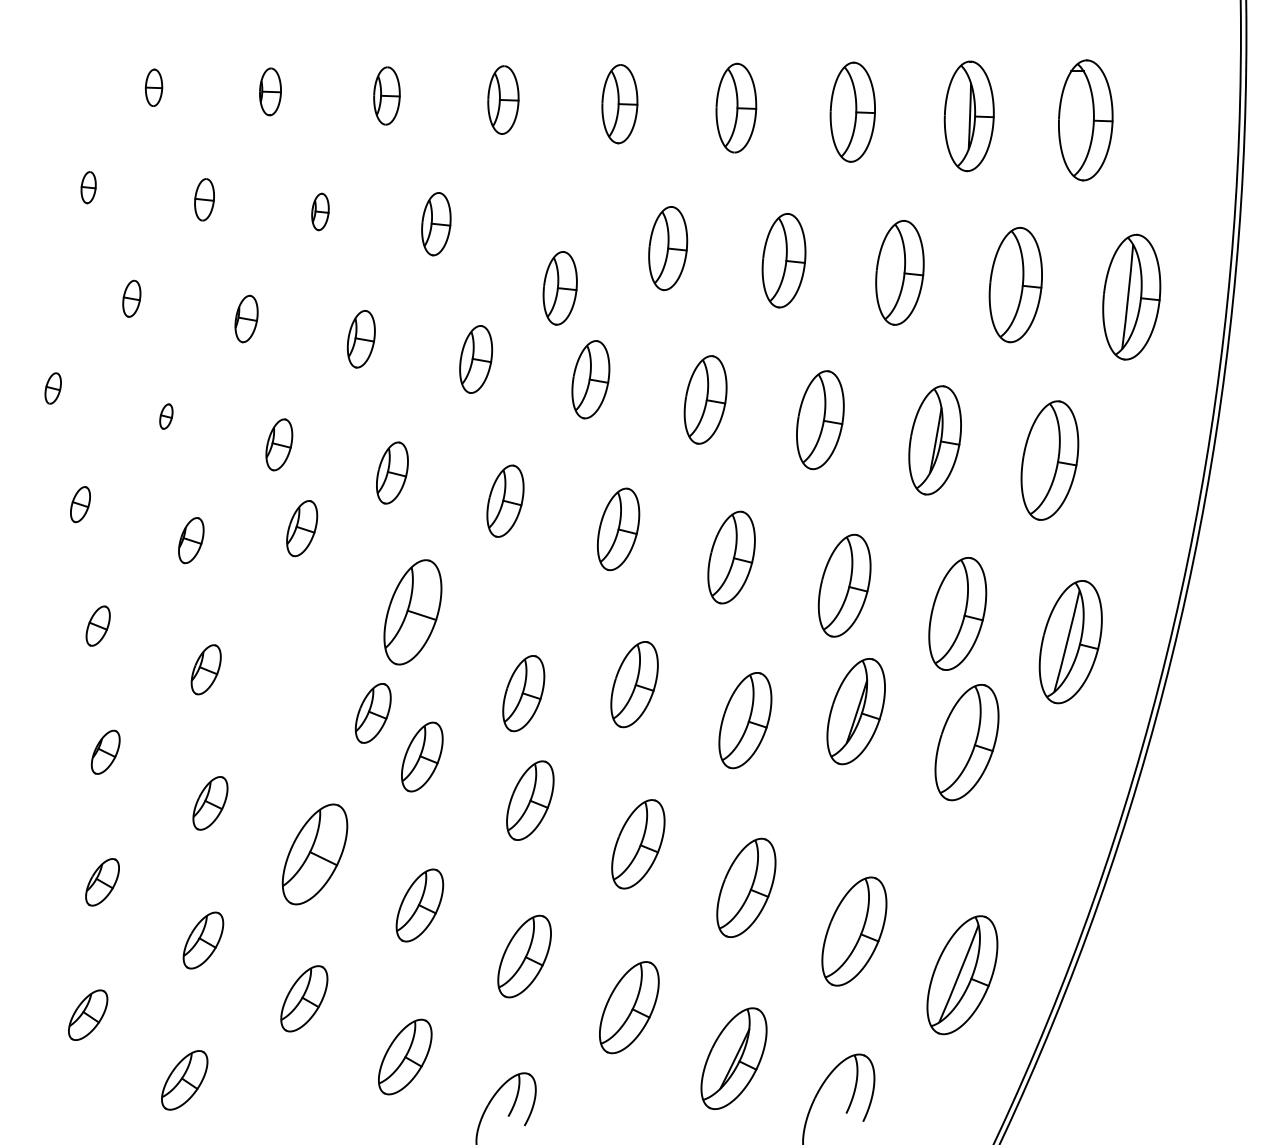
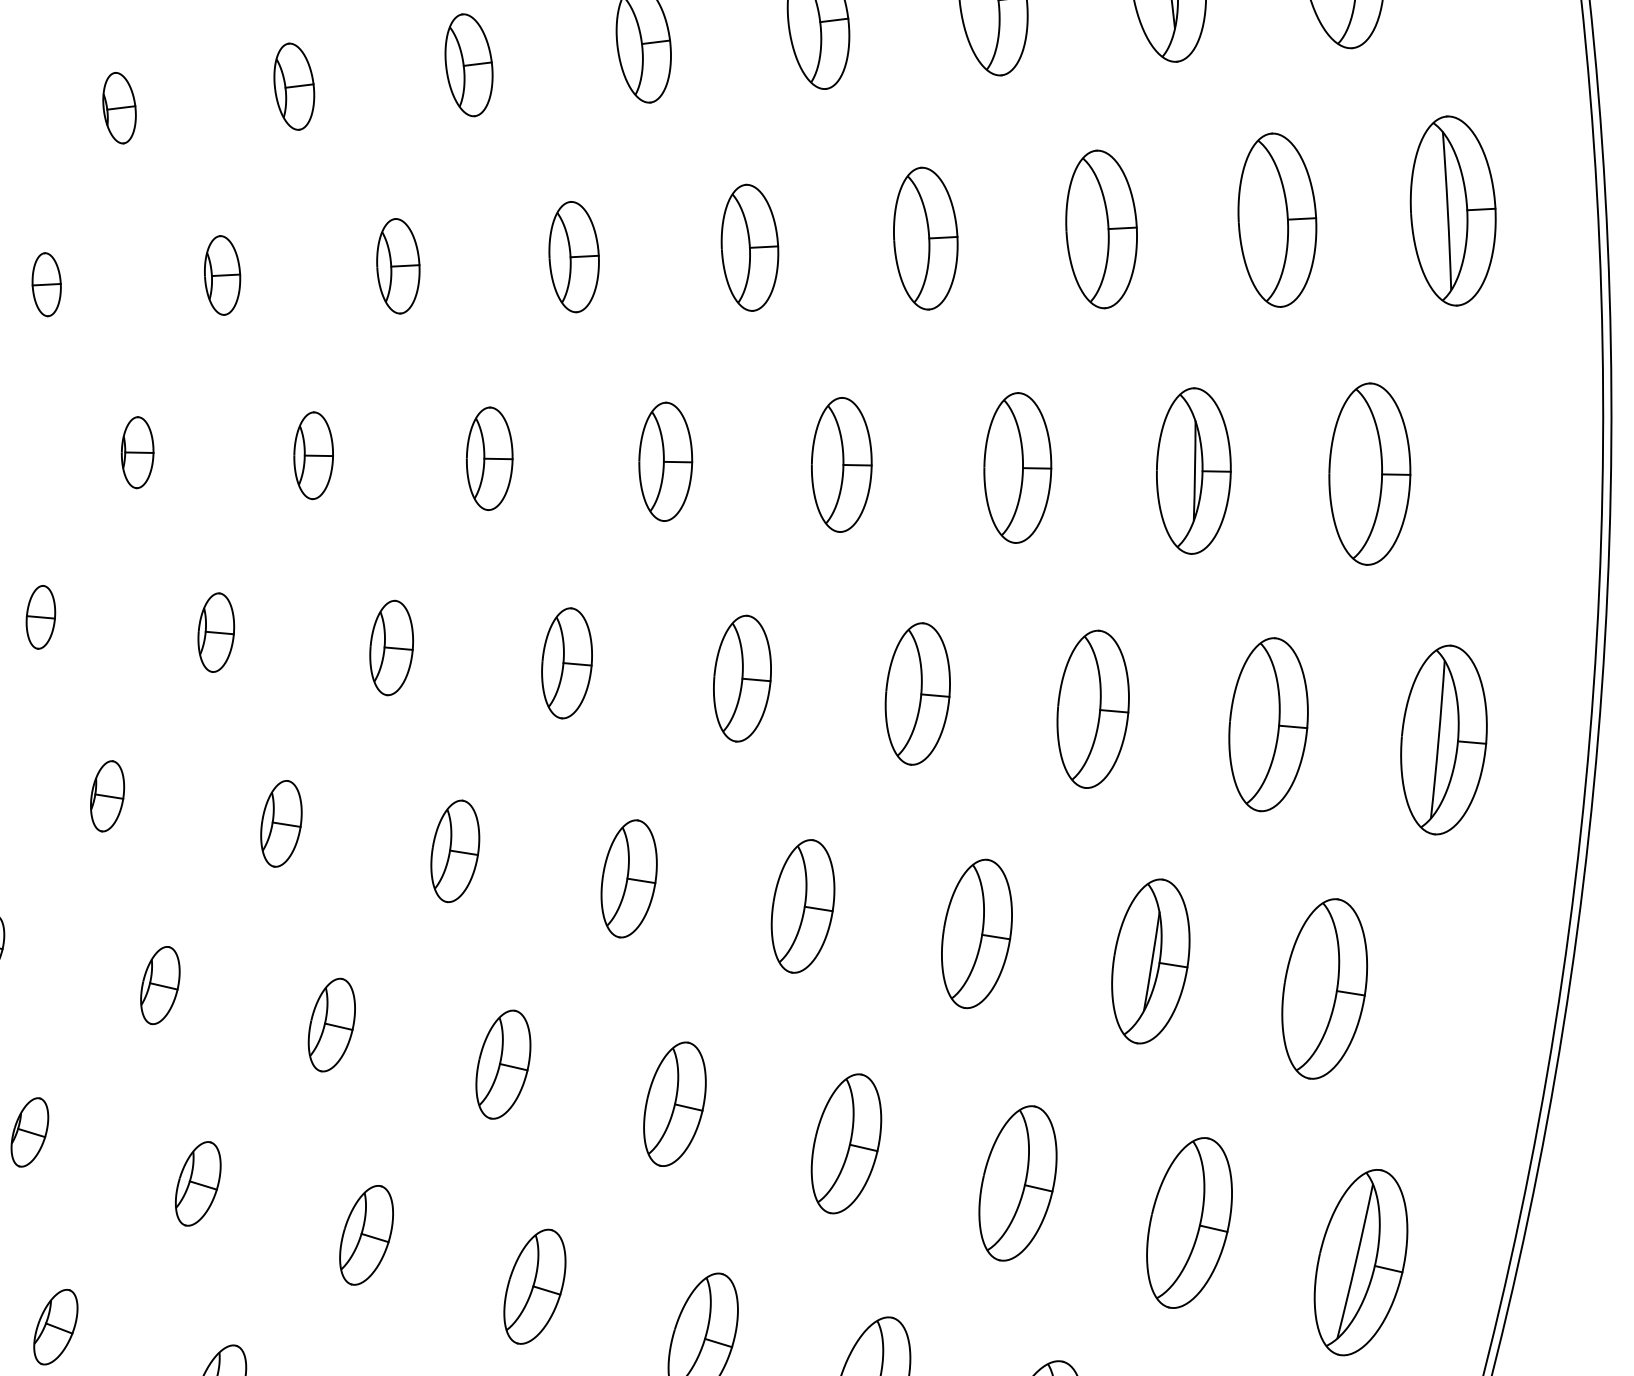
part: (320, 211) -> (222, 274), size x1.43
part: (559, 288) -> (573, 257), moved
part: (166, 416) -> (41, 616), size x1.67
part: (302, 528) -> (281, 823), moved
part: (412, 612) -> (454, 851), size x0.62
part: (523, 693) -> (628, 878), moved
part: (855, 711) -> (1149, 961), moved
part: (372, 713) -> (330, 1025), moved
part: (966, 742) -> (1323, 988), moved
part: (315, 854) -> (366, 1235), size x0.62

